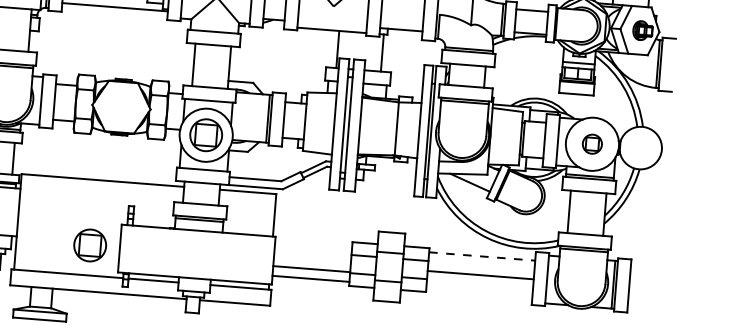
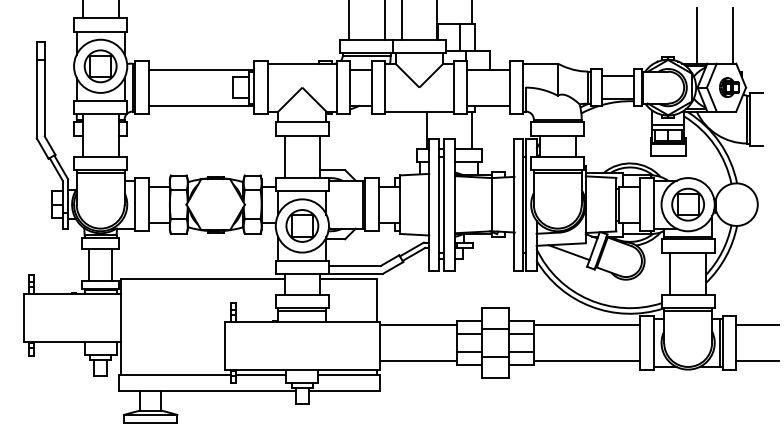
part: (591, 144) -> (687, 204), size x1.67
part: (90, 245) -> (195, 344), removed
line: (482, 256) -> (587, 325), dashed -> solid
line: (311, 269) -> (417, 325), moved
line: (652, 270) -> (757, 325), added
line: (480, 274) -> (586, 360), moved
line: (649, 305) -> (757, 360), added

